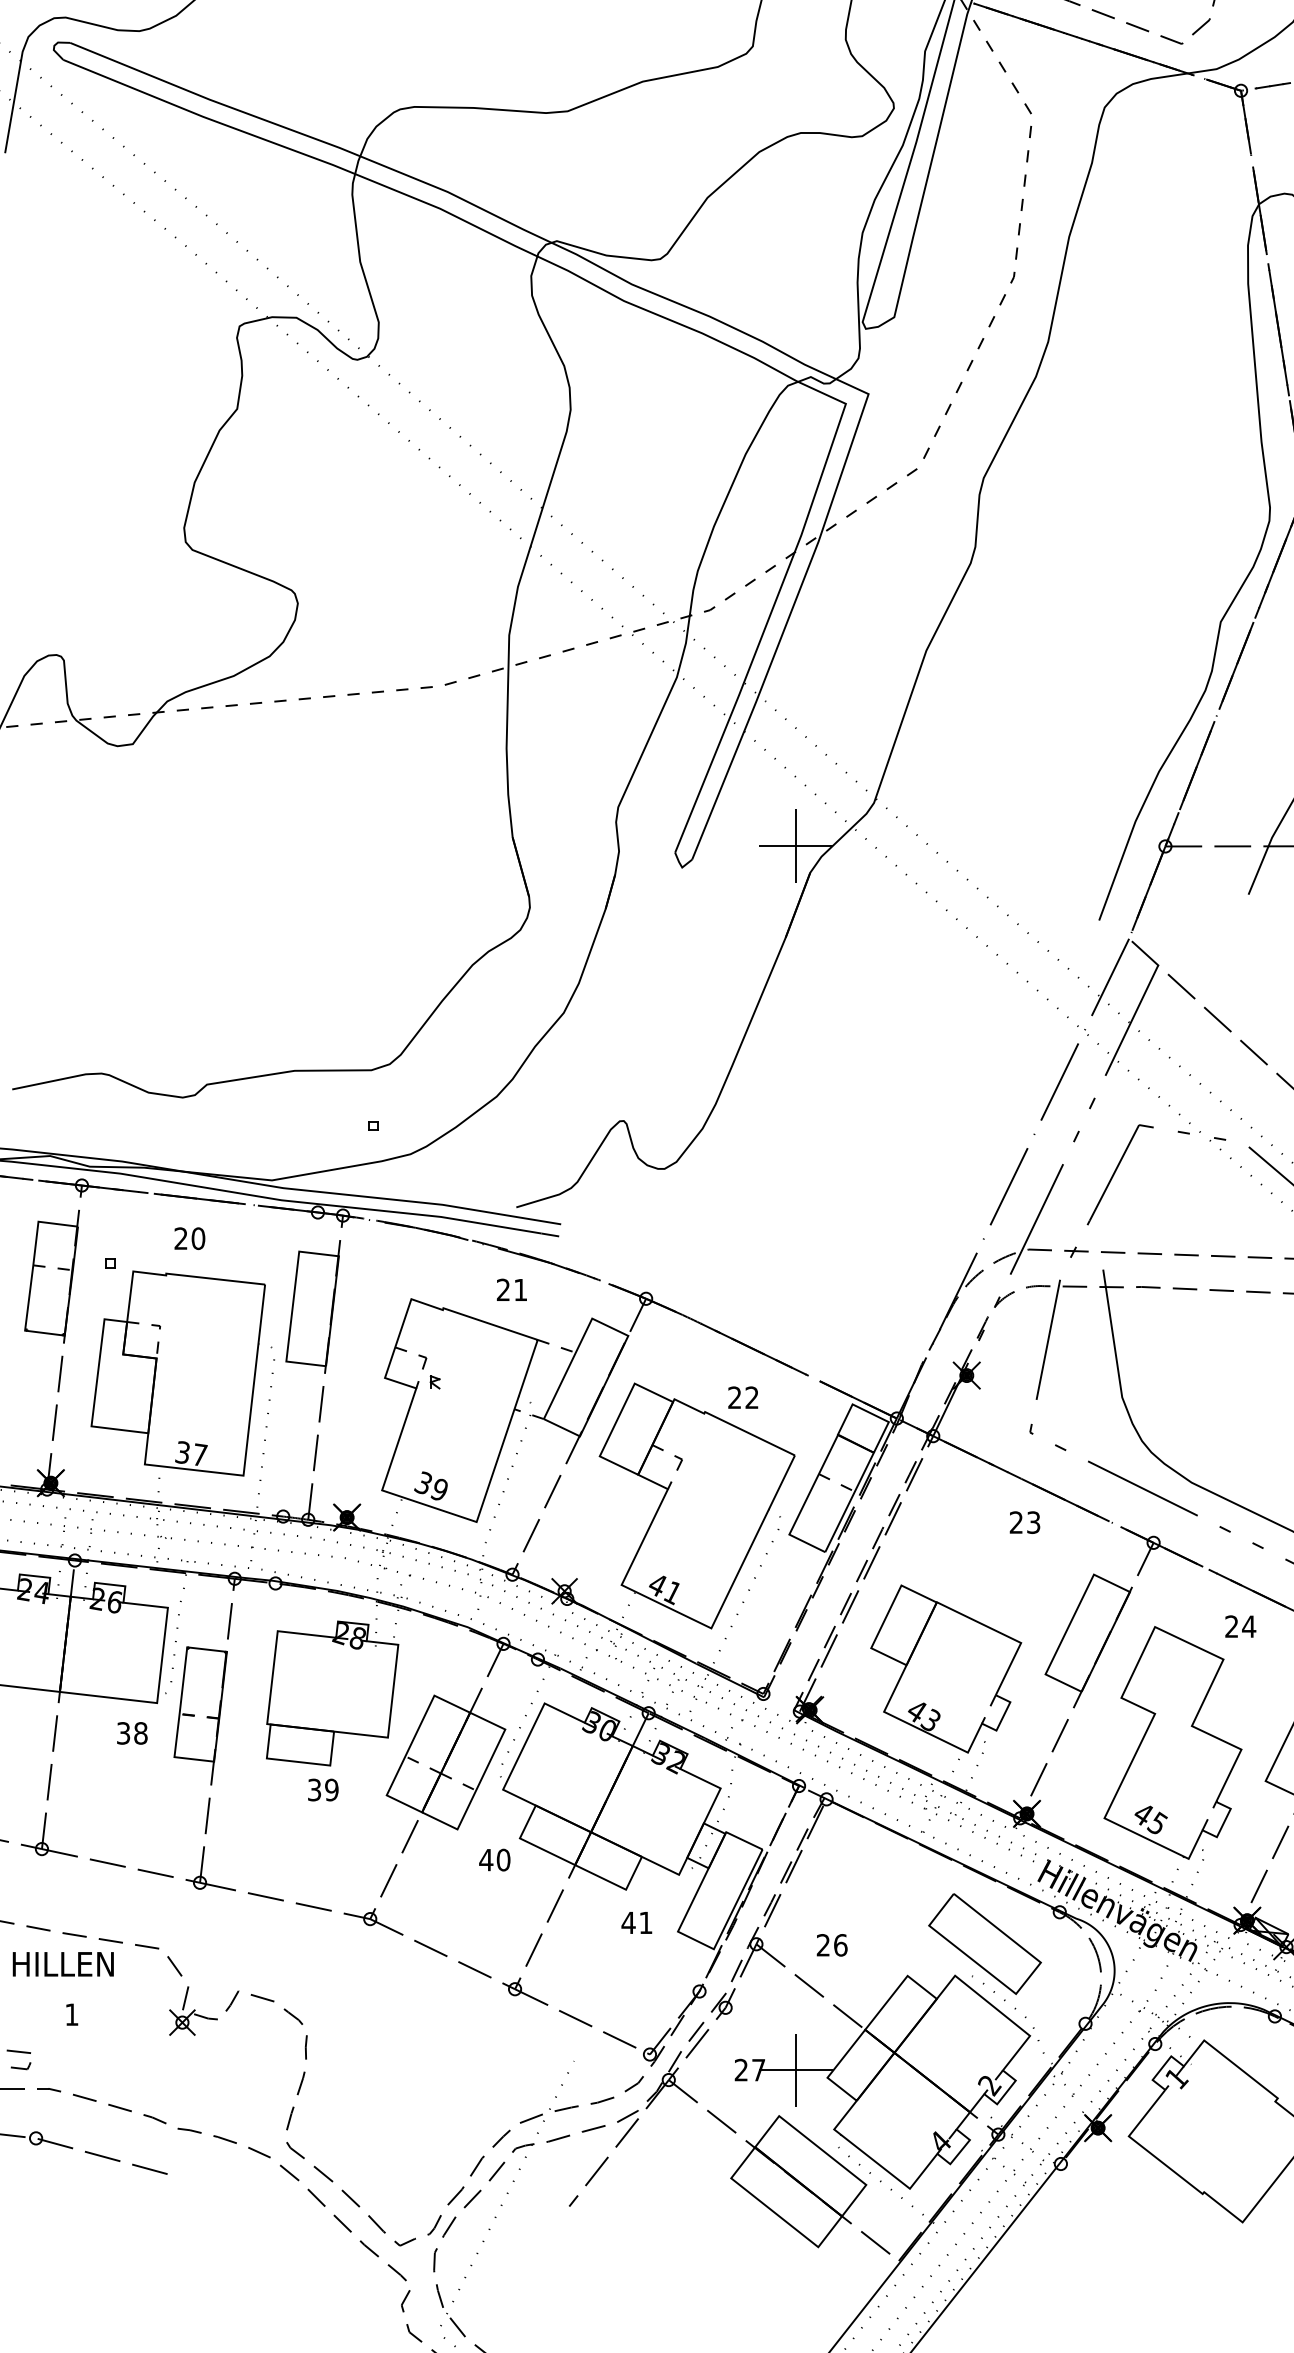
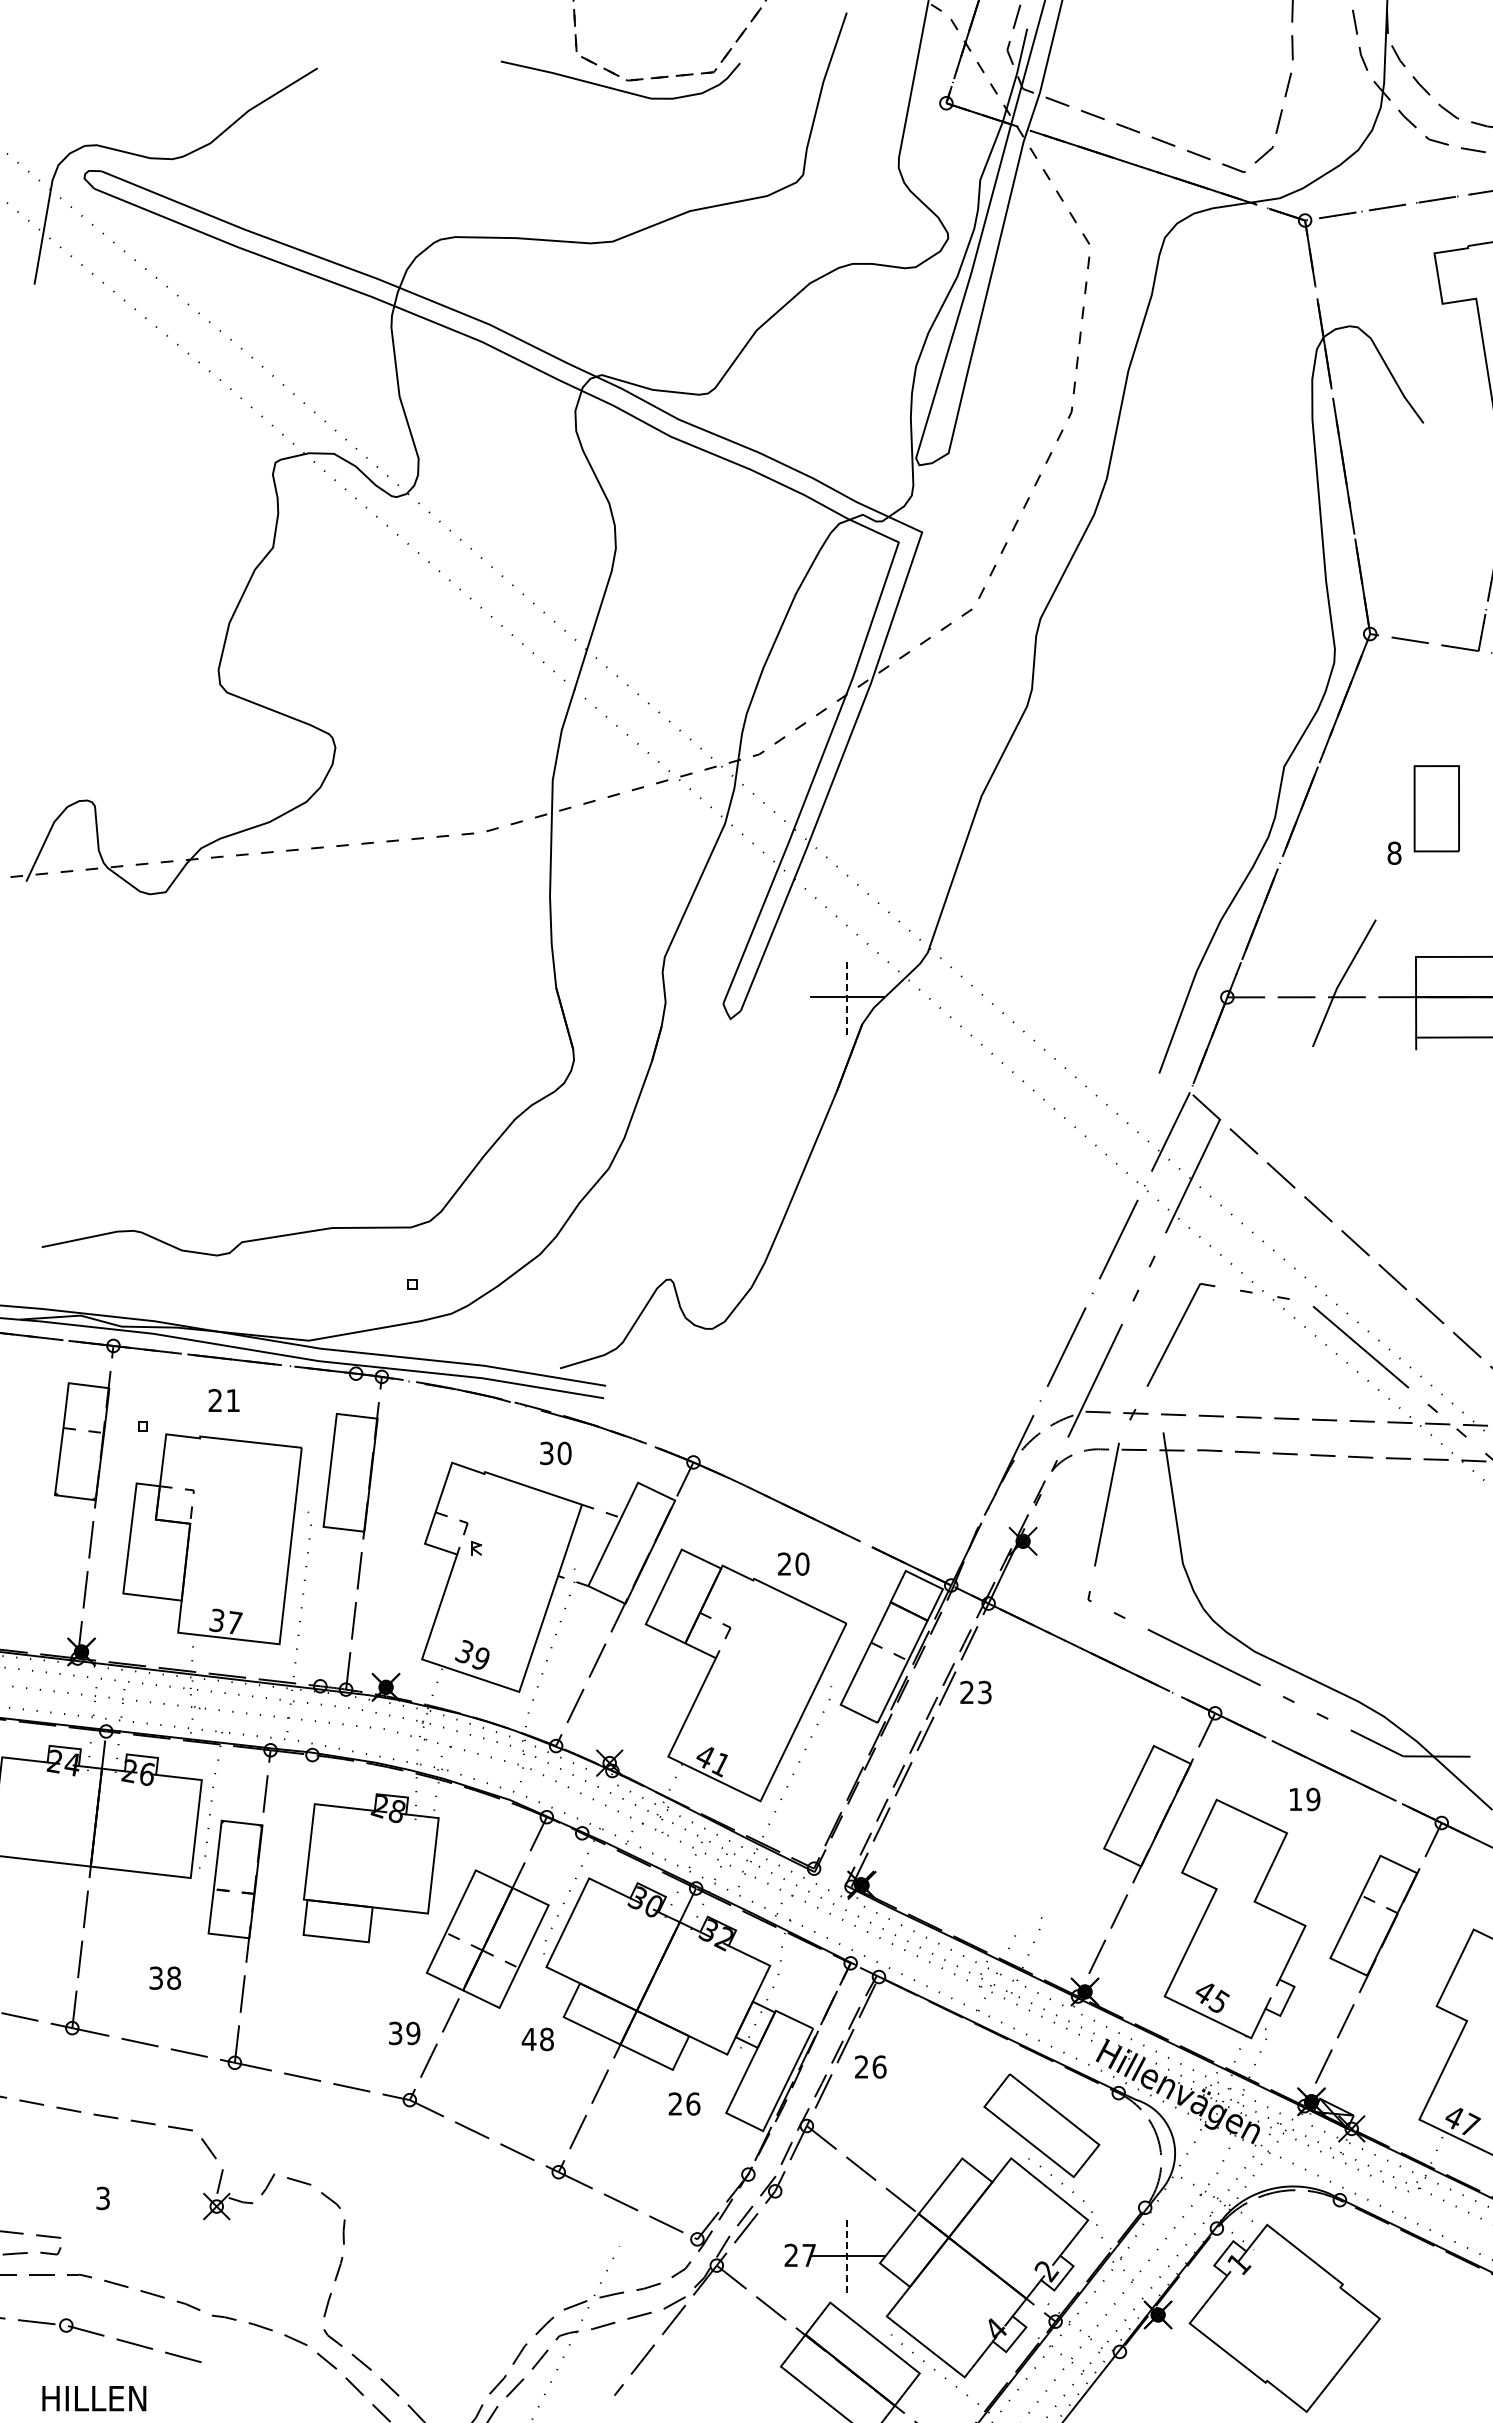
line: (795, 846) -> (847, 997), solid -> dashed
text: (198, 1238) -> (233, 1400), 20 -> 21
text: (511, 1290) -> (555, 1453), 21 -> 30
text: (752, 1397) -> (802, 1563), 22 -> 20
text: (1024, 1522) -> (975, 1692), moved
text: (1240, 1626) -> (1304, 1799), 24 -> 19
part: (945, 1668) -> (1001, 1842), removed
text: (131, 1732) -> (164, 1977), moved
text: (323, 1790) -> (404, 2033), moved
text: (503, 1860) -> (546, 2039), 40 -> 48
text: (637, 1922) -> (684, 2103), 41 -> 26
text: (831, 1944) -> (870, 2066), moved
text: (63, 1964) -> (94, 2398), moved
text: (71, 2014) -> (102, 2198), 1 -> 3
line: (795, 2070) -> (847, 2255), solid -> dashed

